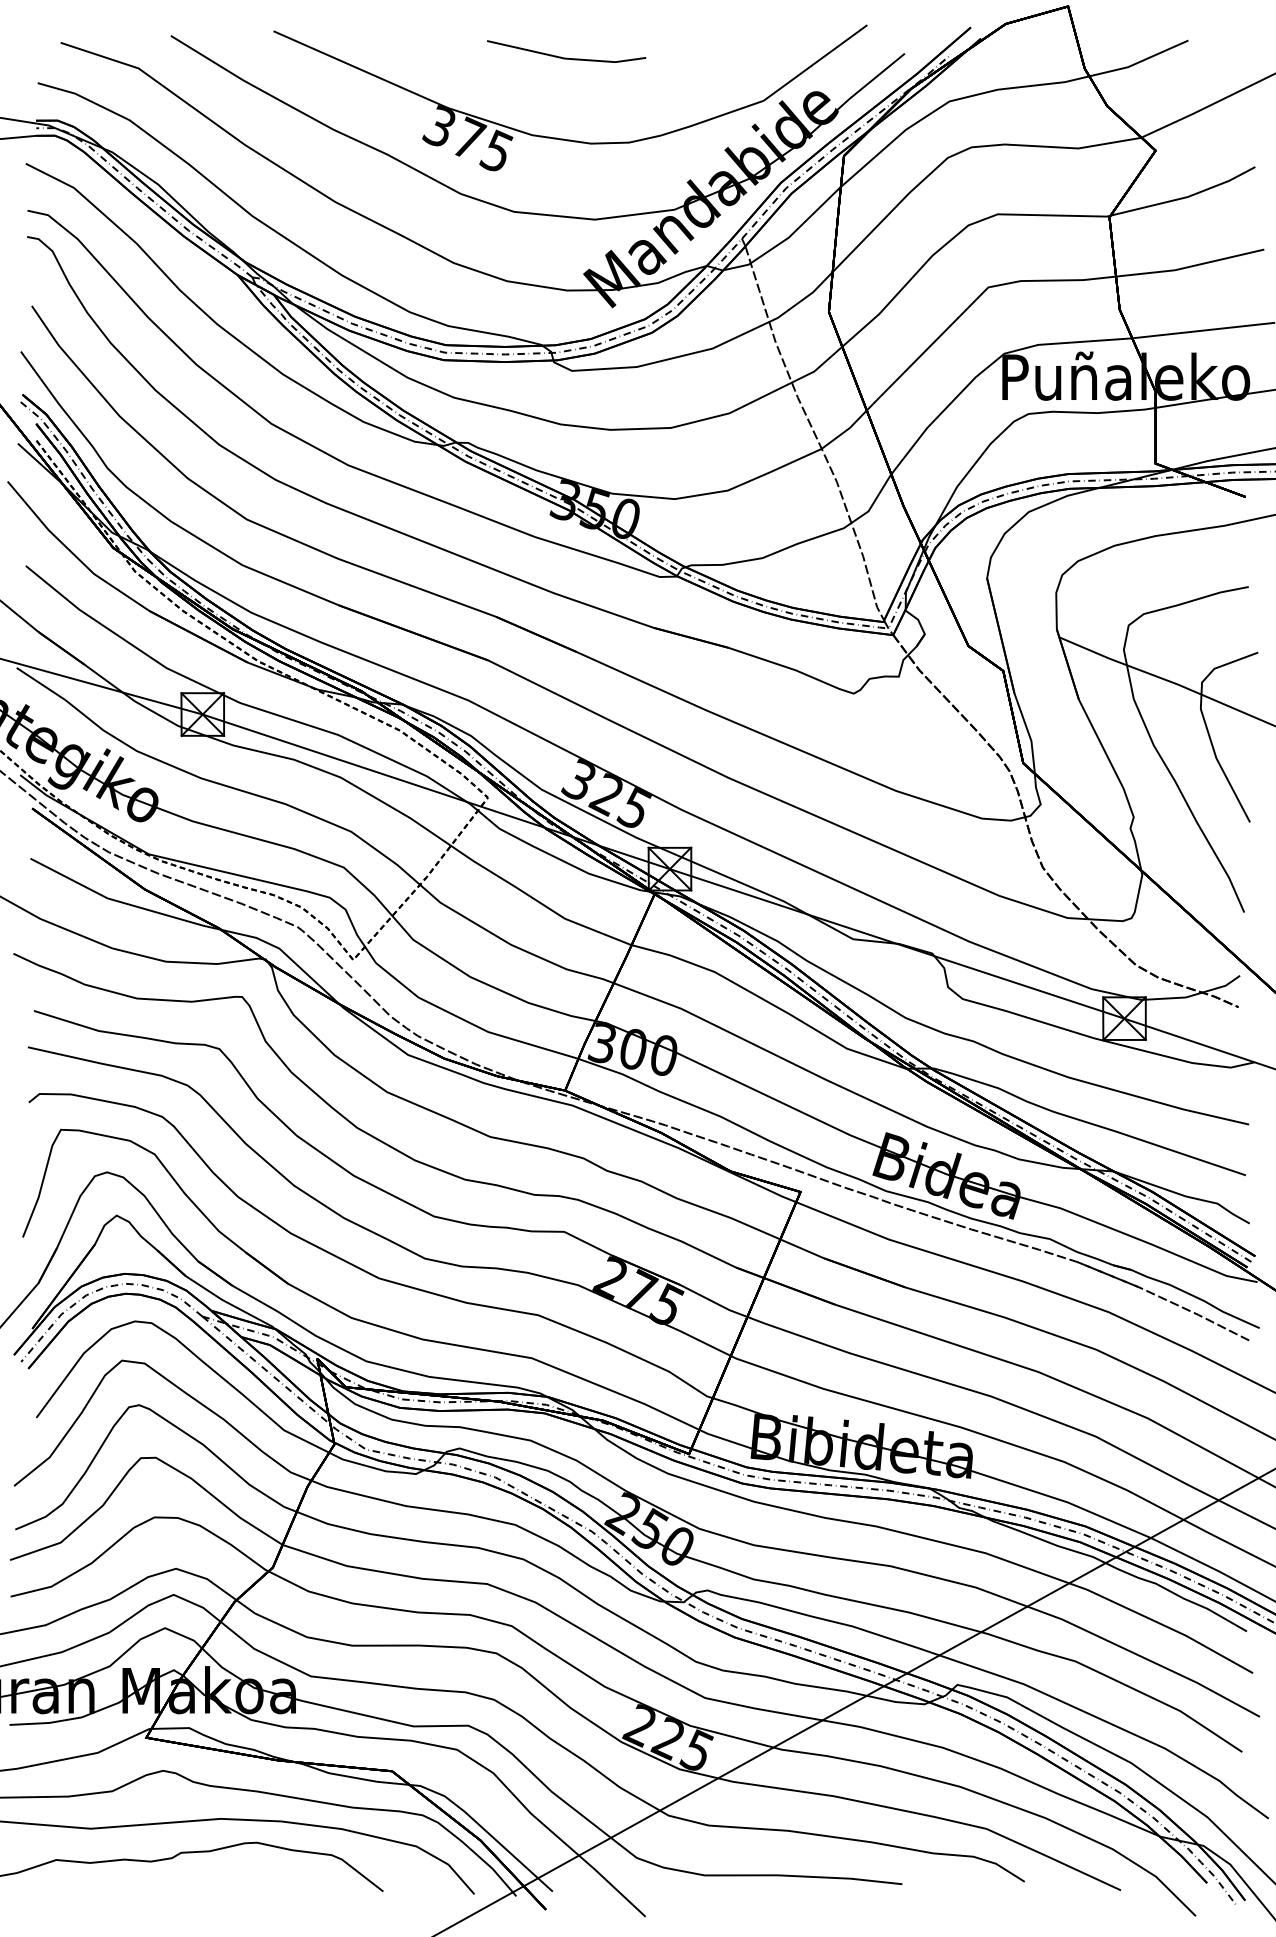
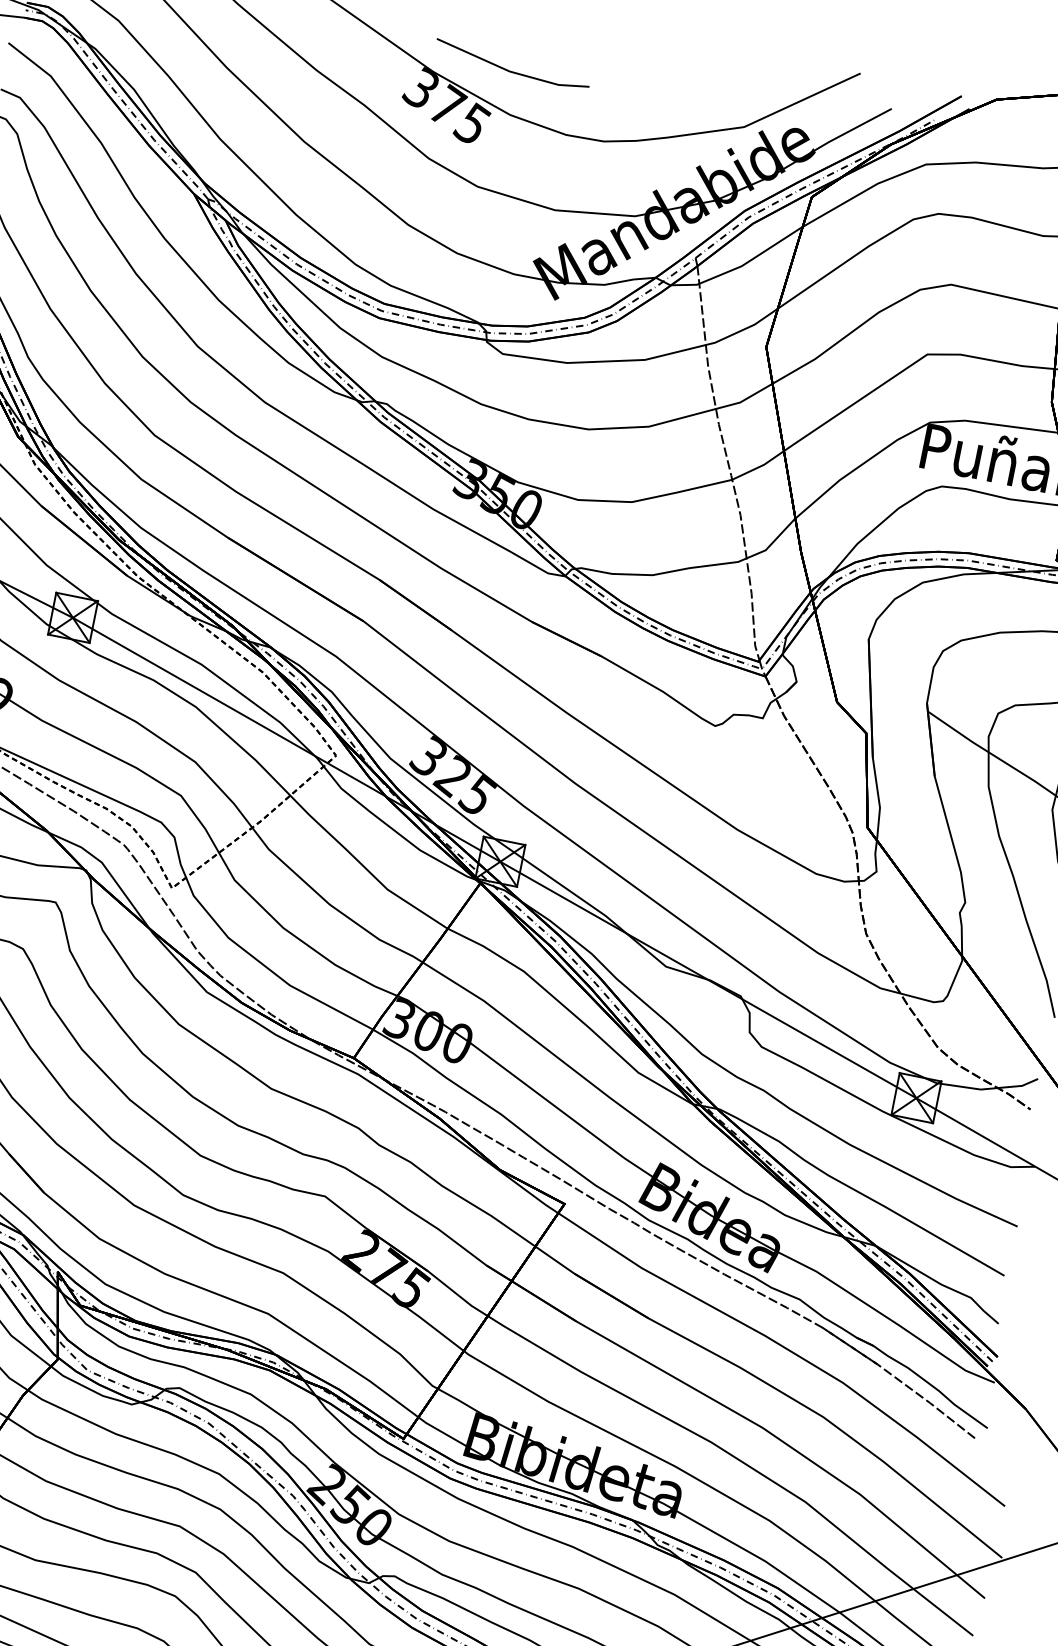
line: (566, 57) -> (511, 70), moved

